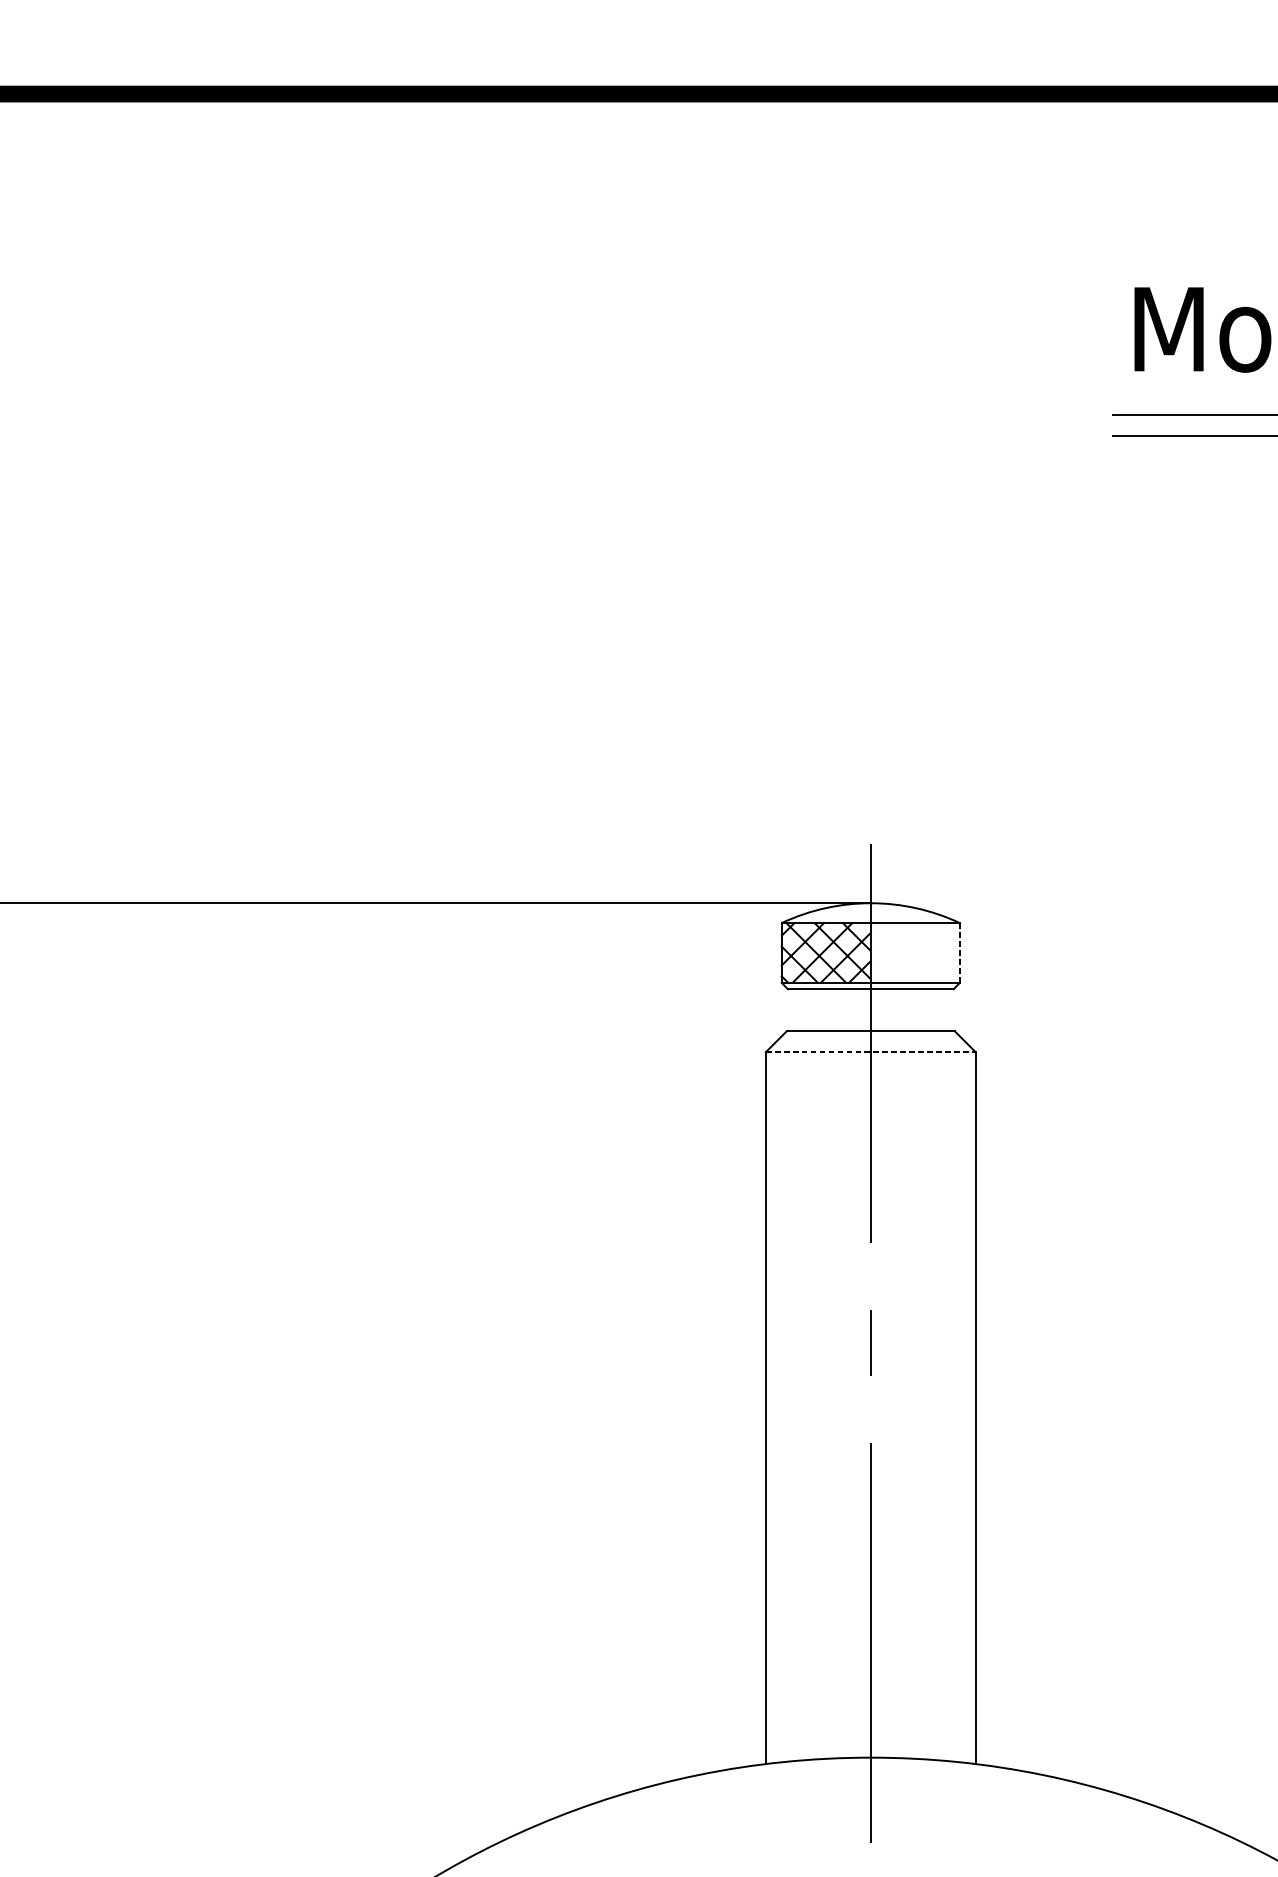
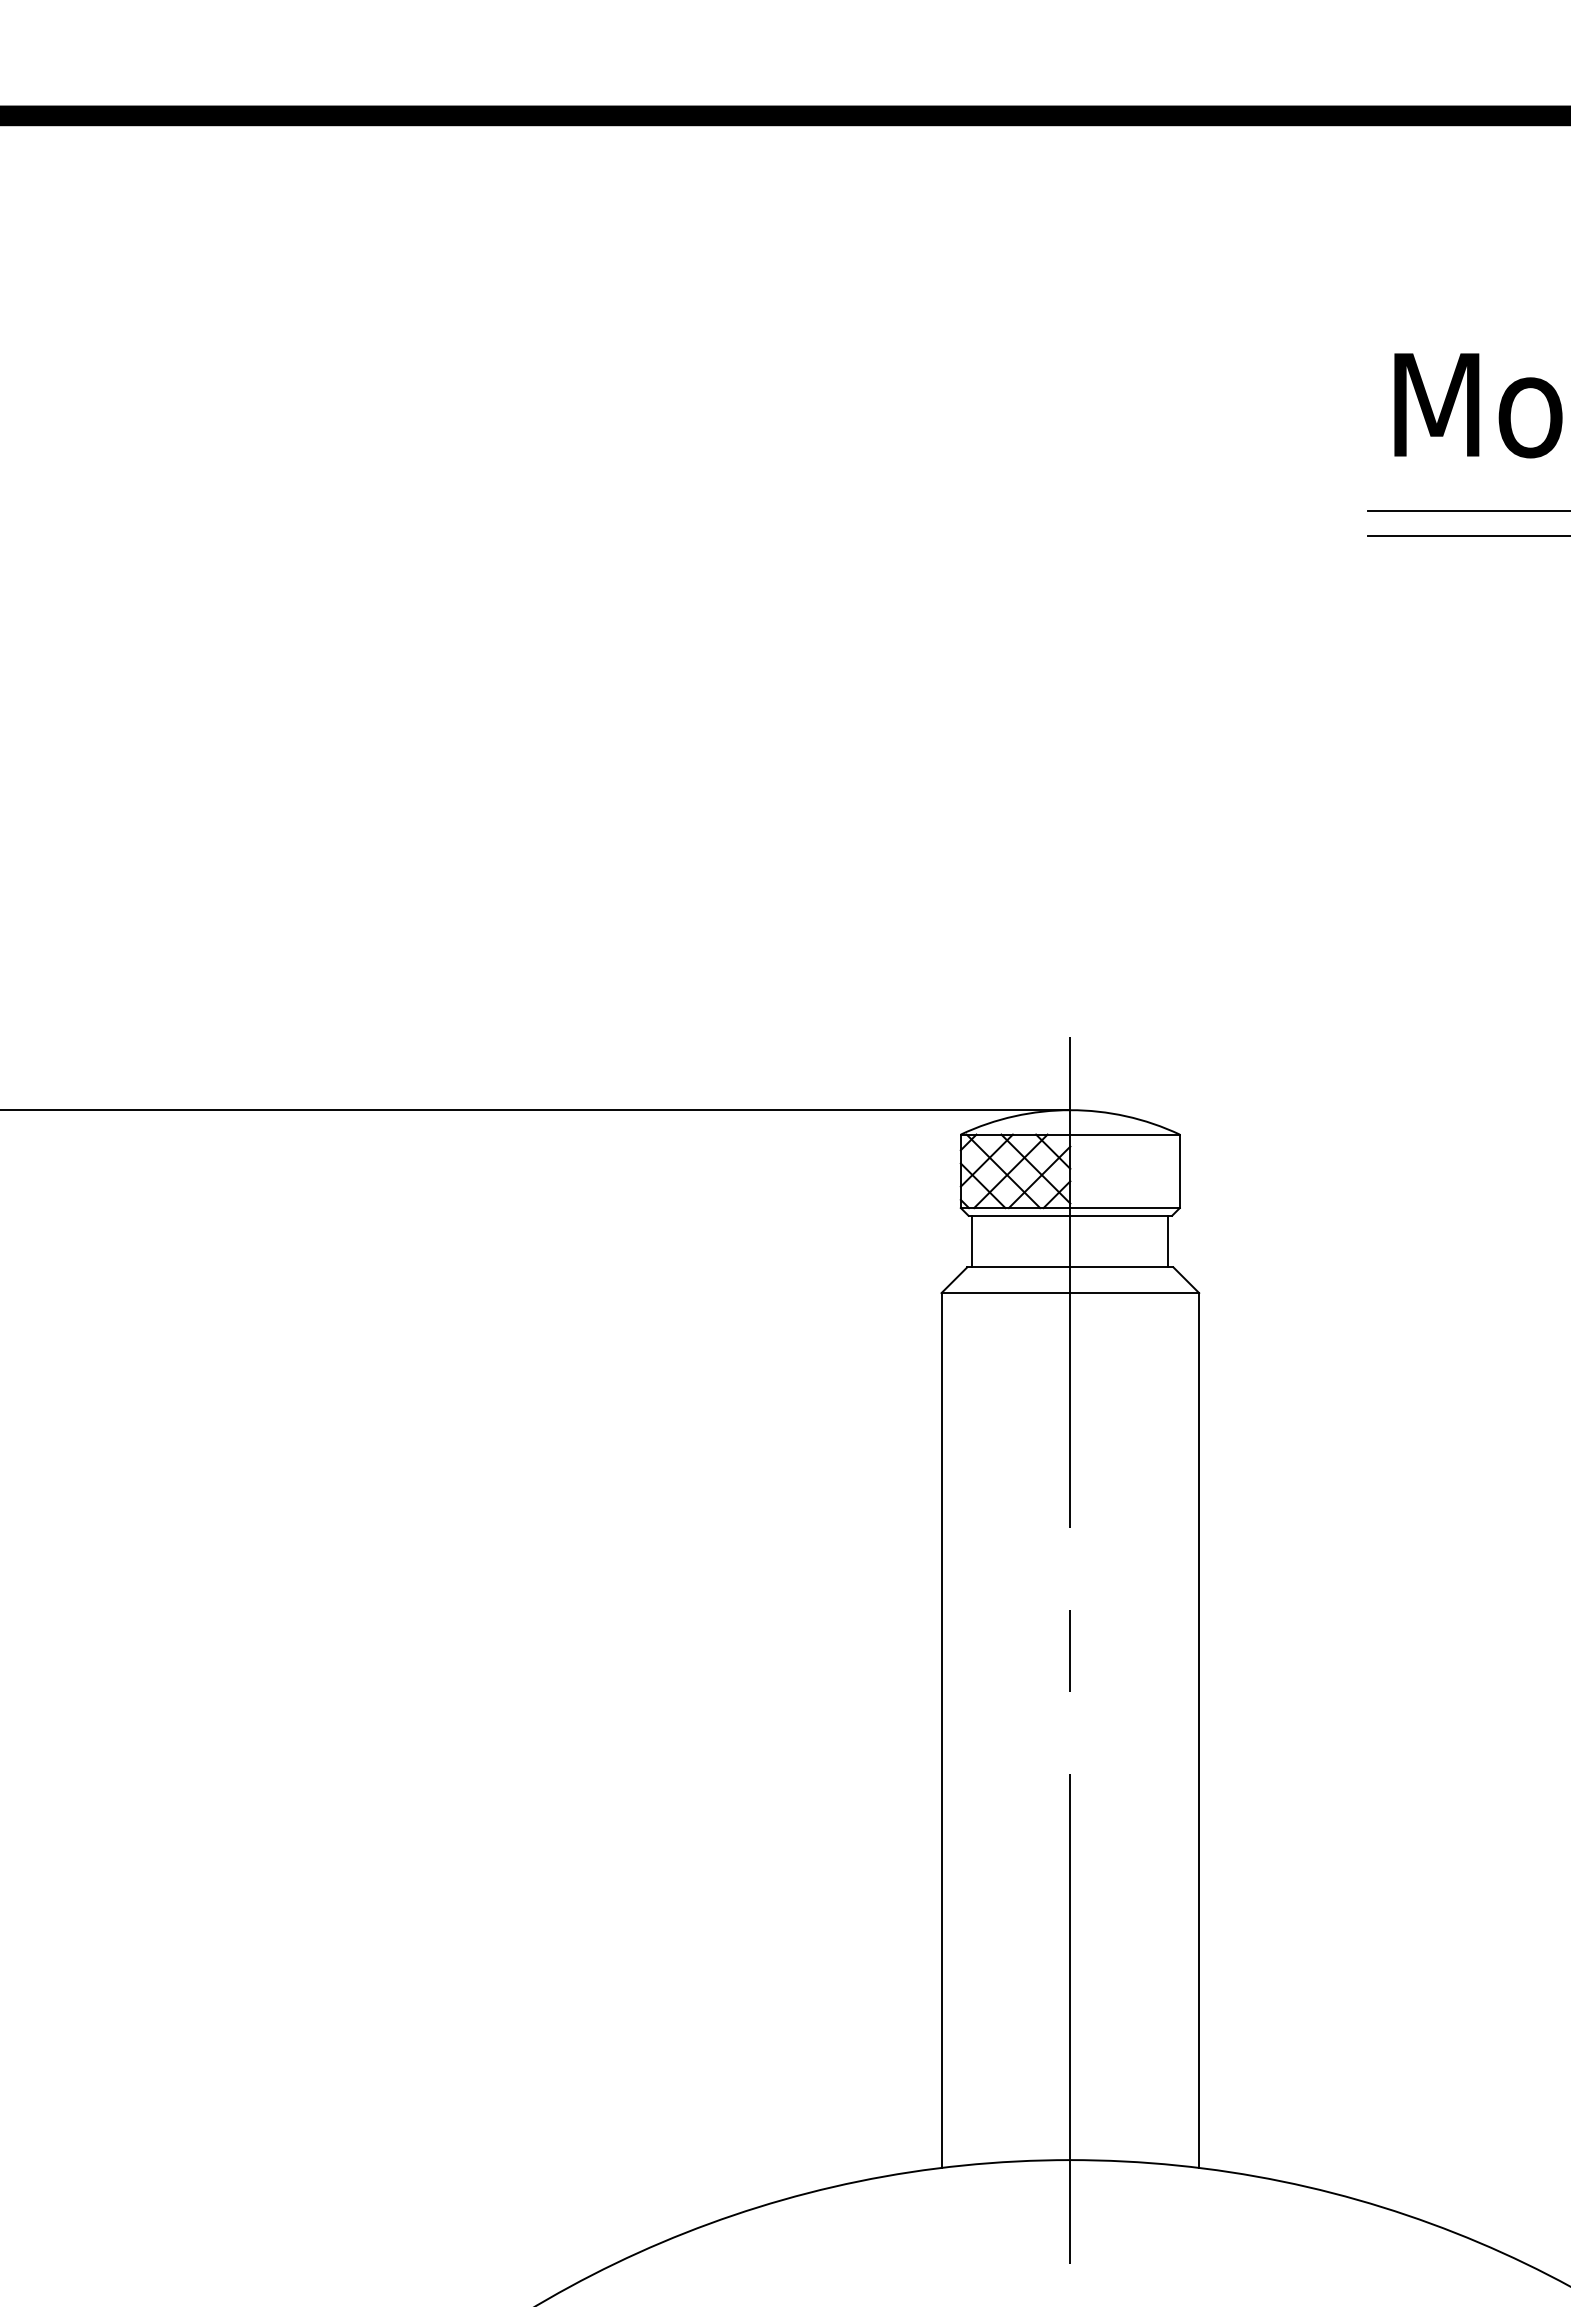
line: (959, 953) -> (1179, 1171), dashed -> solid
line: (791, 1010) -> (972, 1241), added
line: (950, 1010) -> (1168, 1241), added
line: (870, 1052) -> (1070, 1293), dashed -> solid

